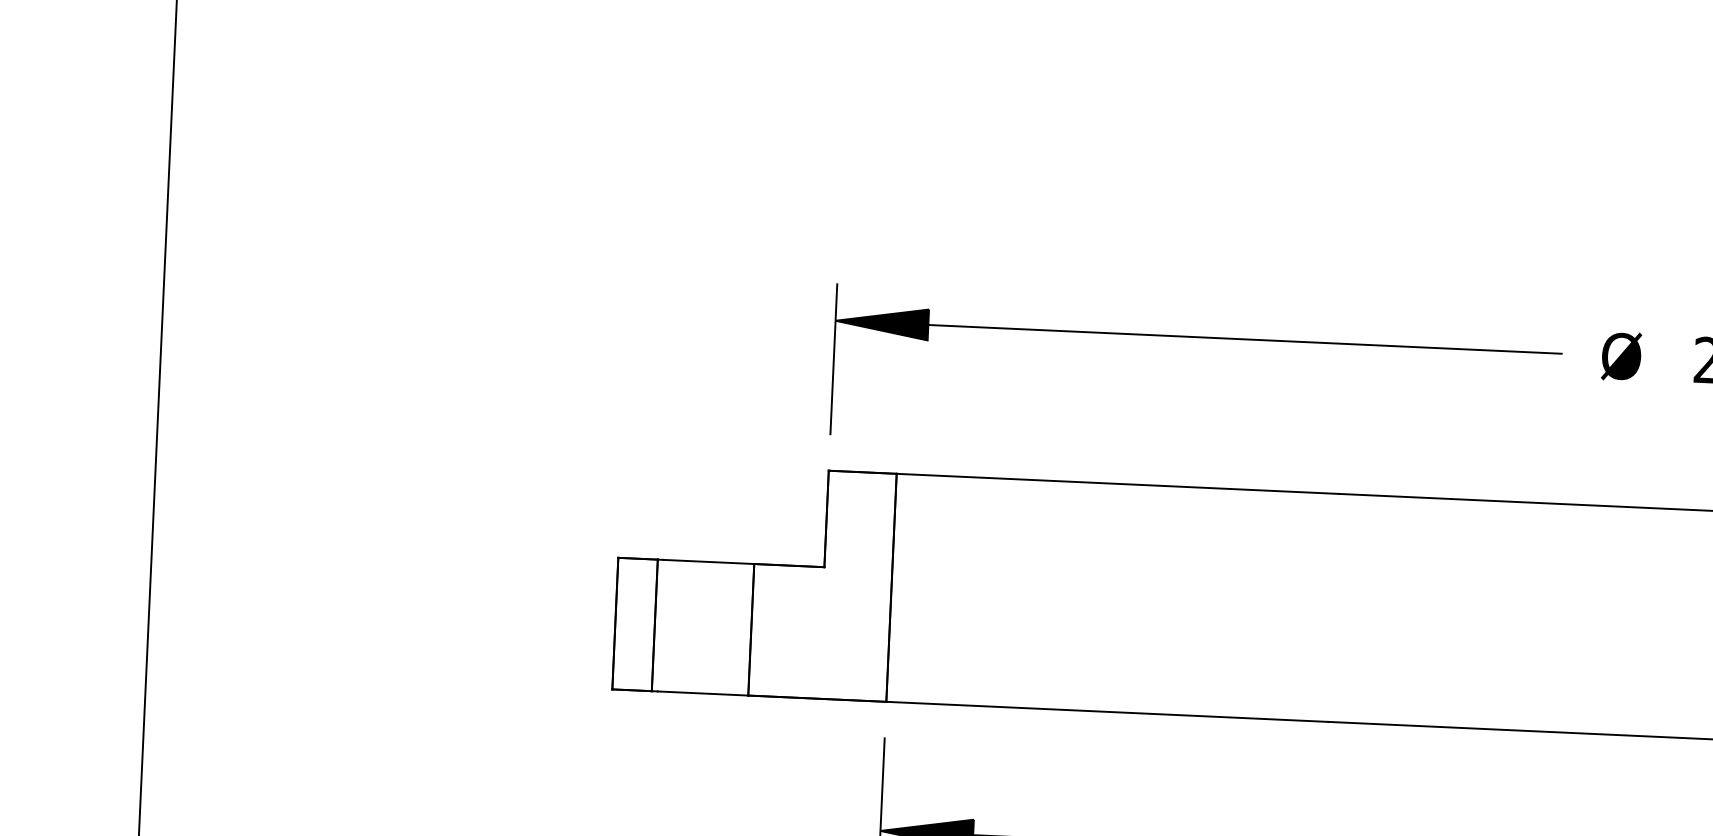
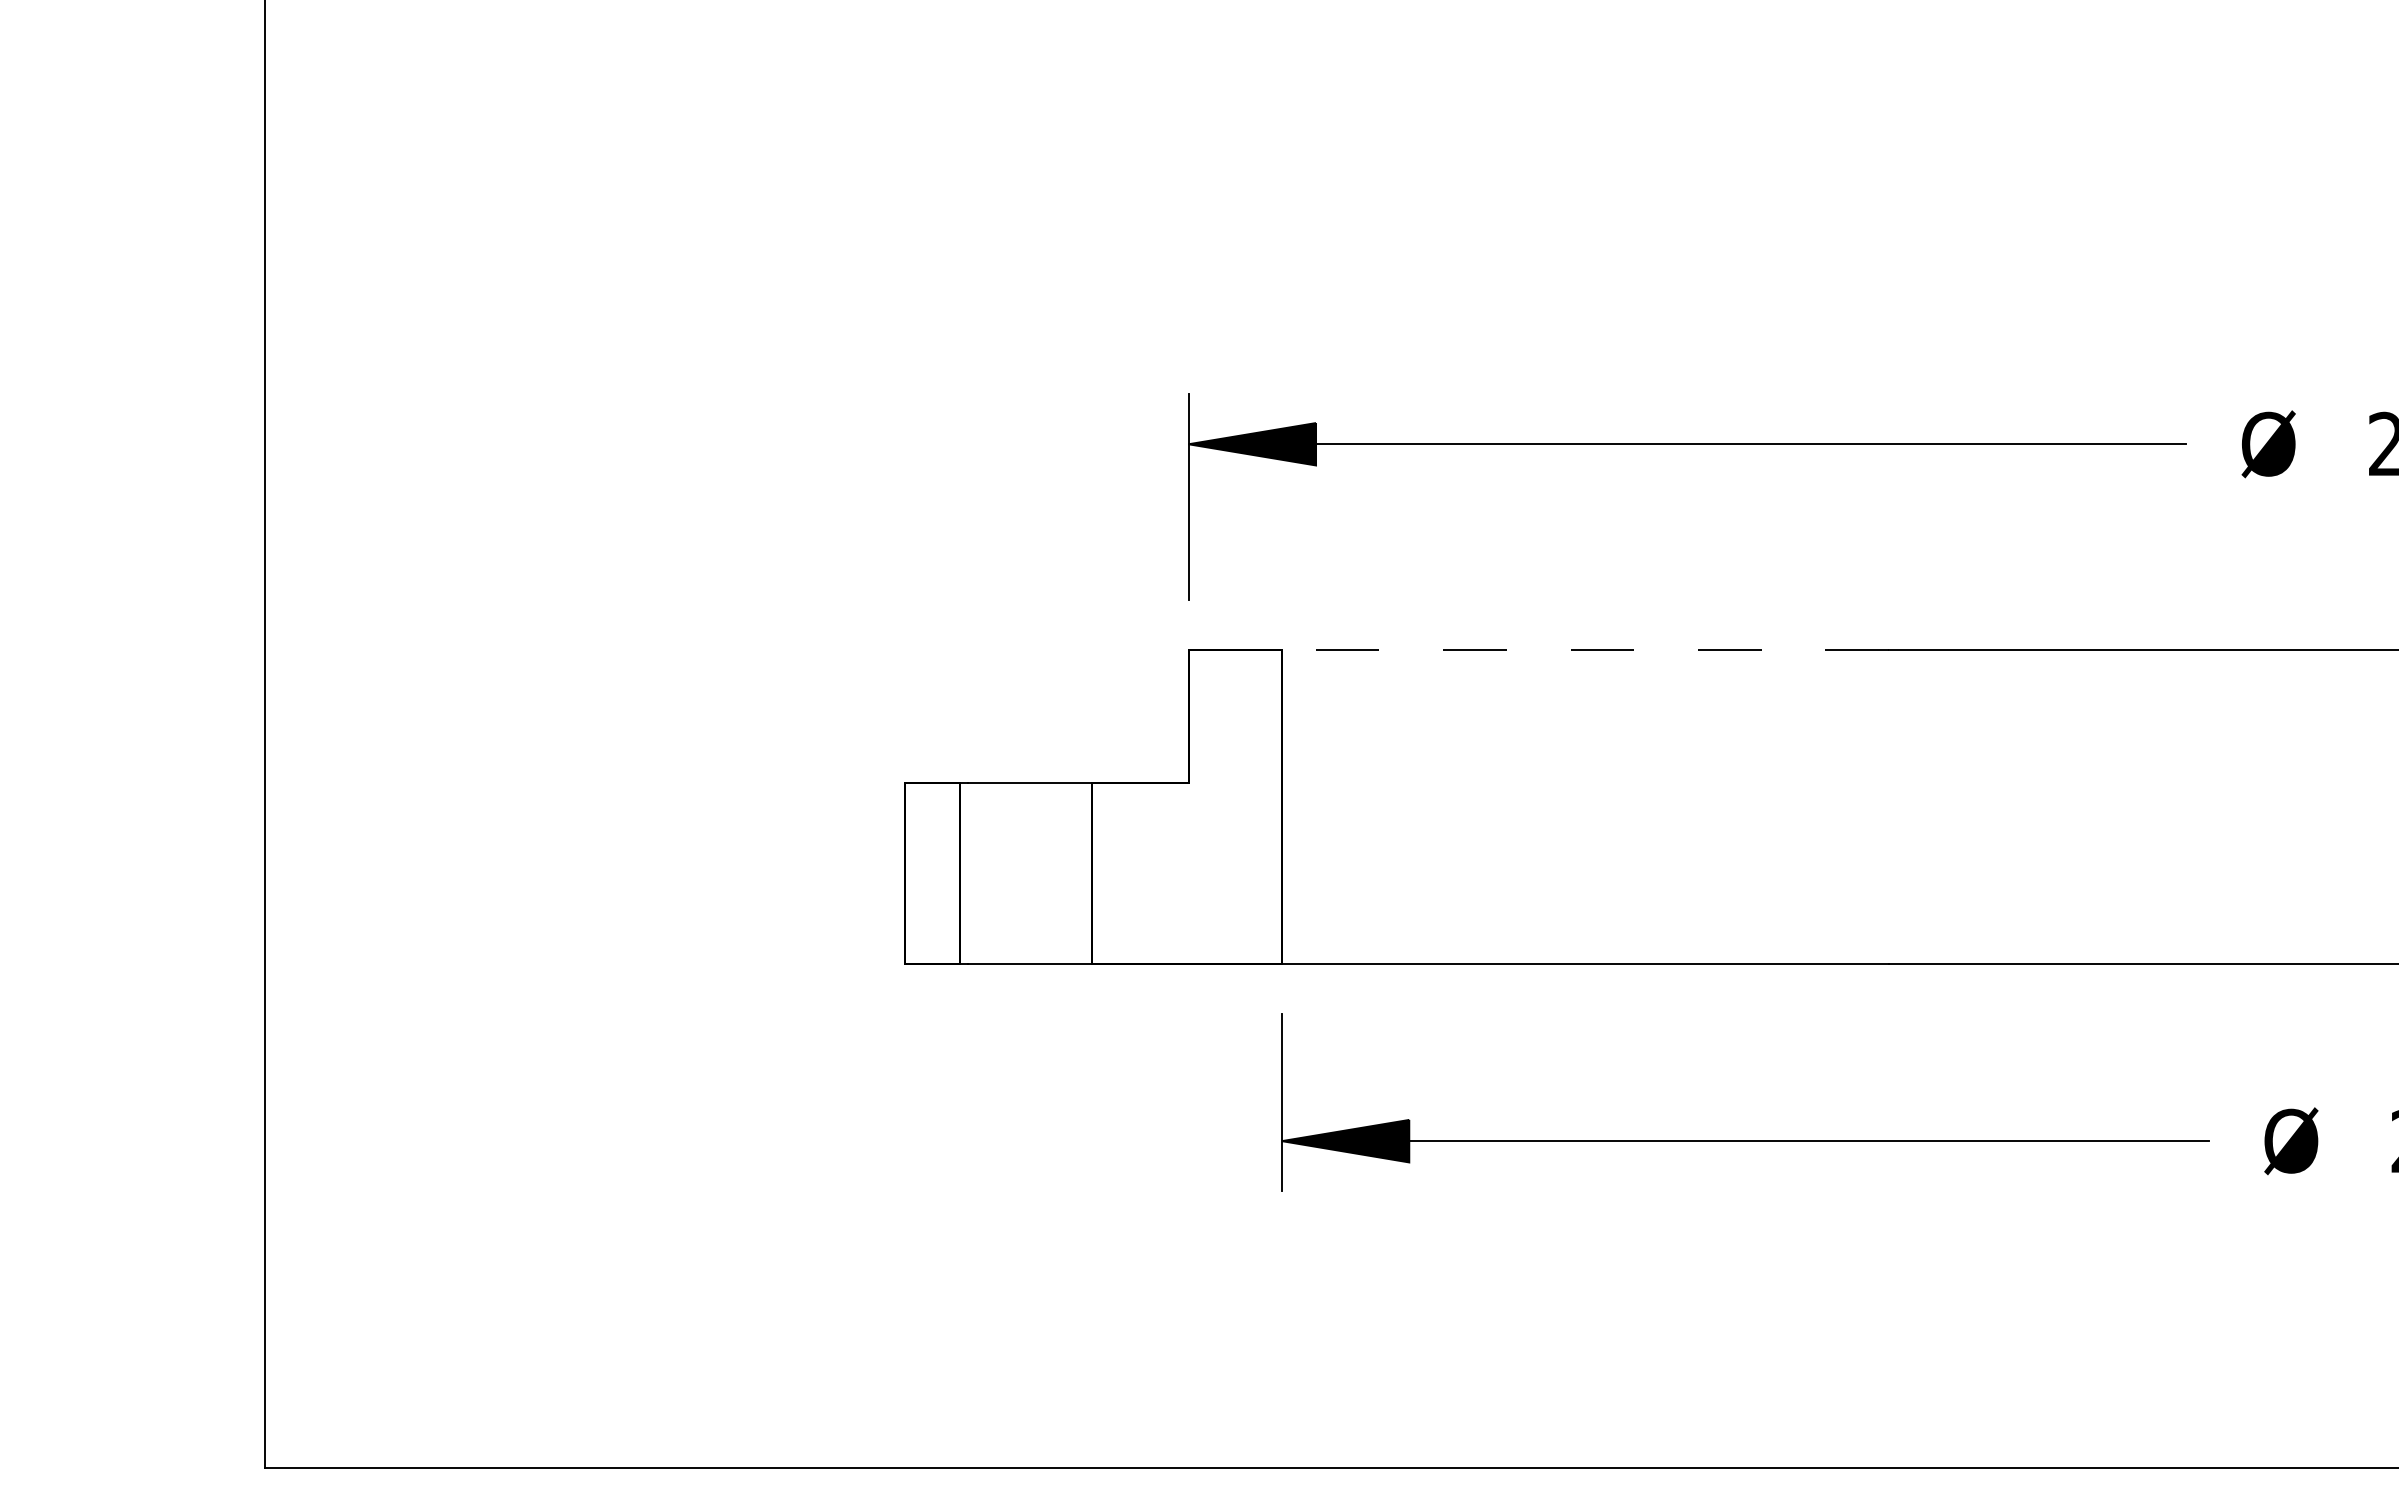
line: (1117, 483) -> (1585, 650), solid -> dashed

